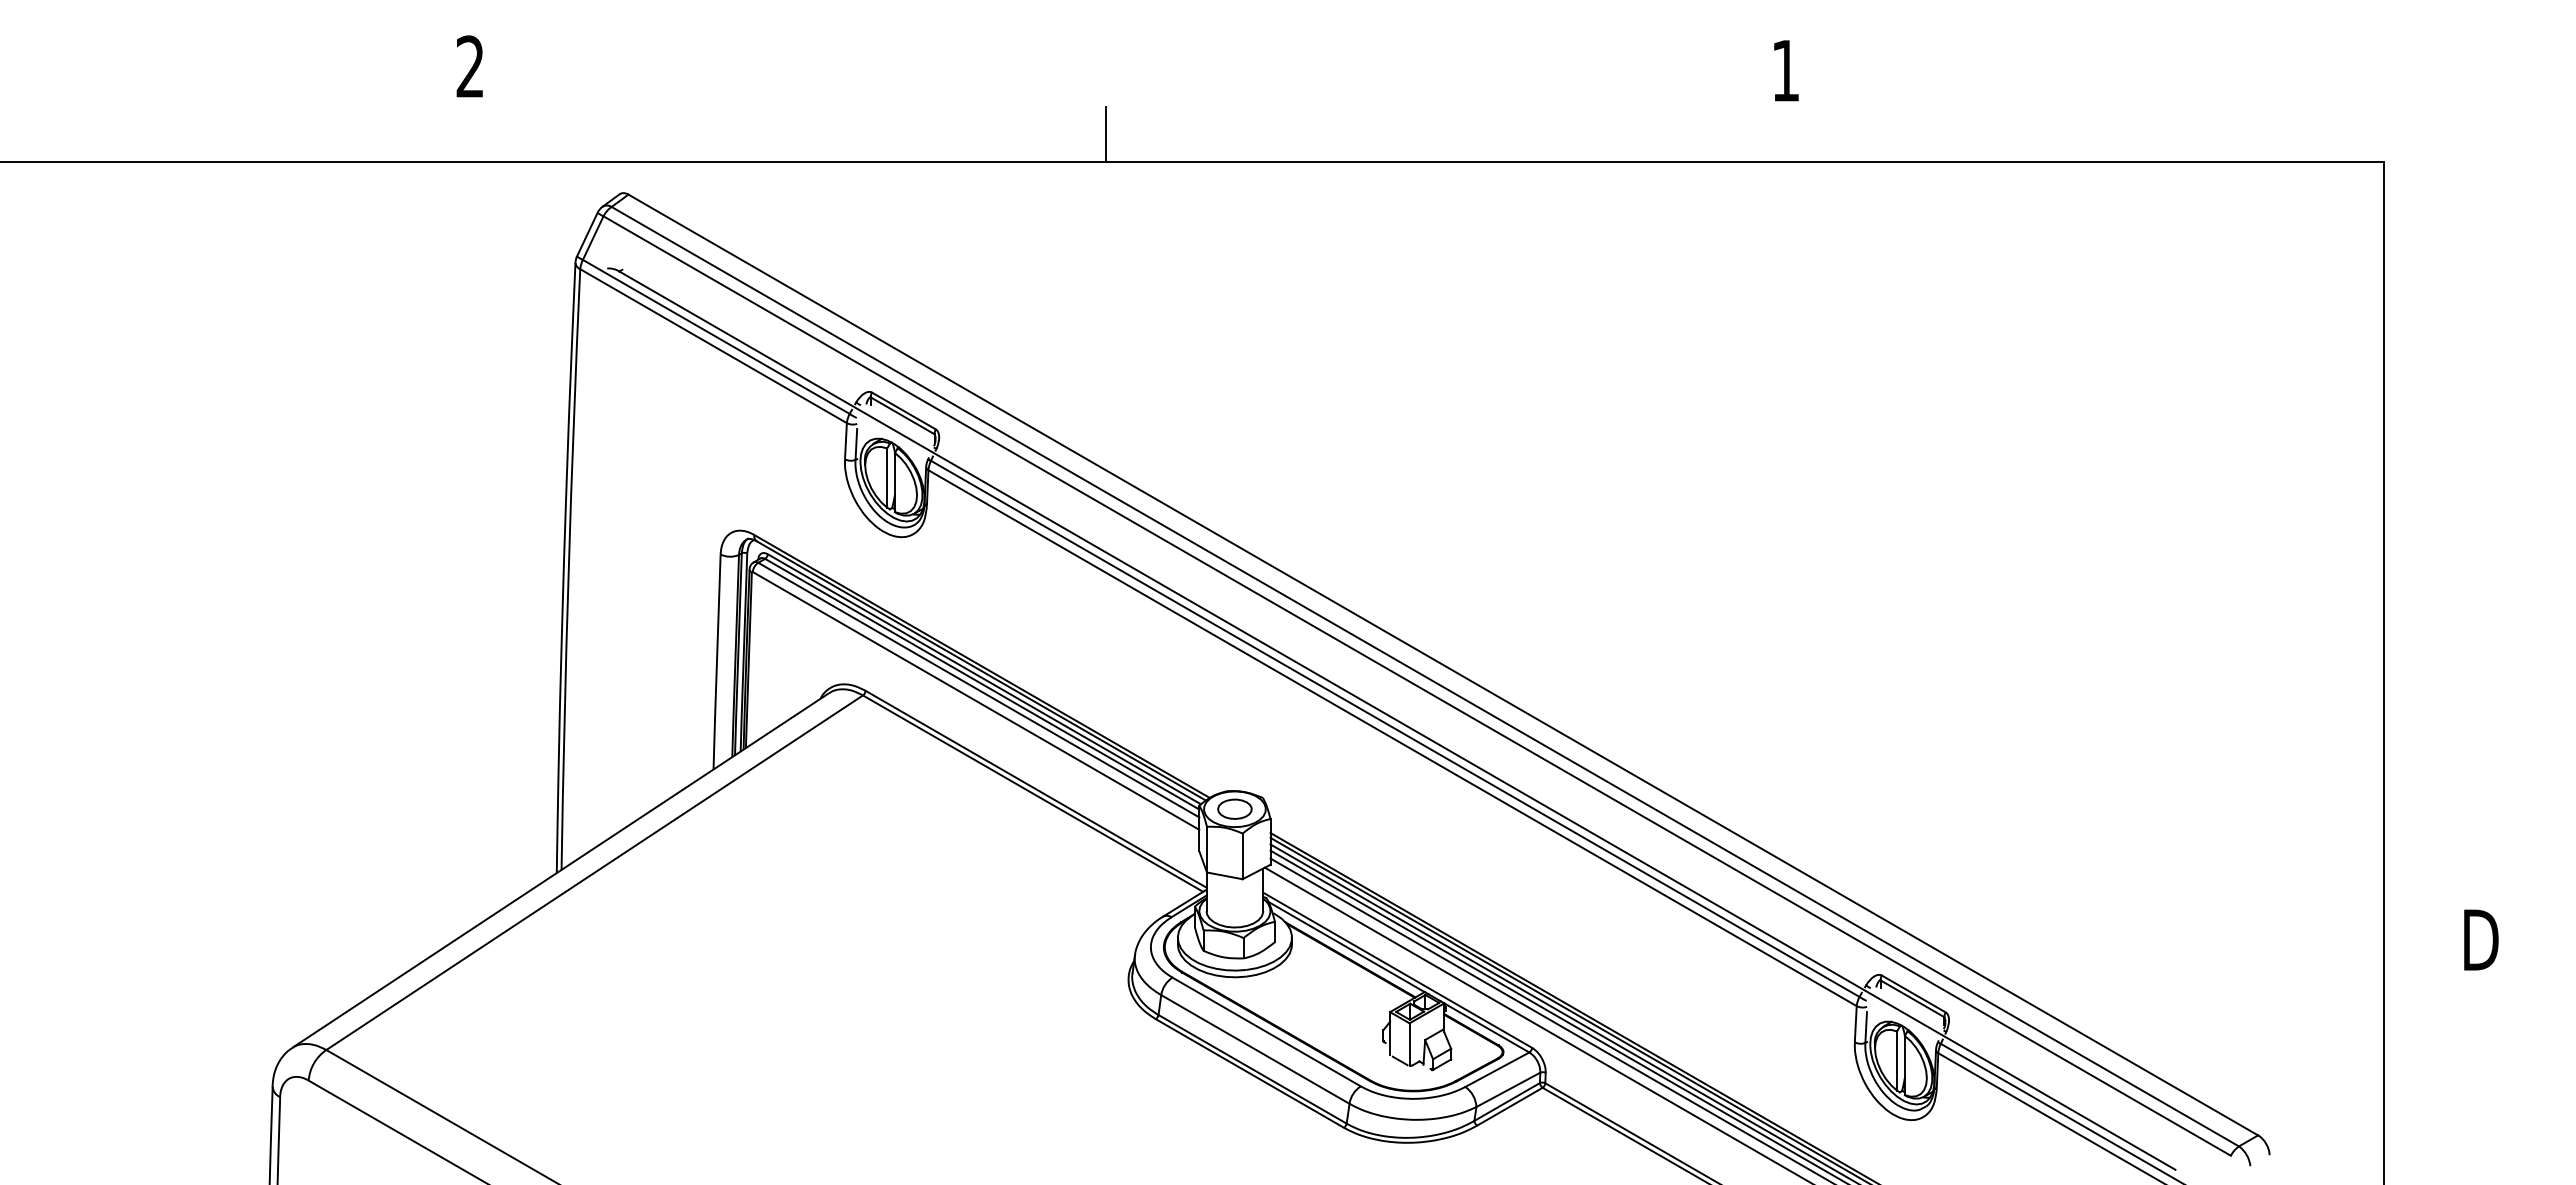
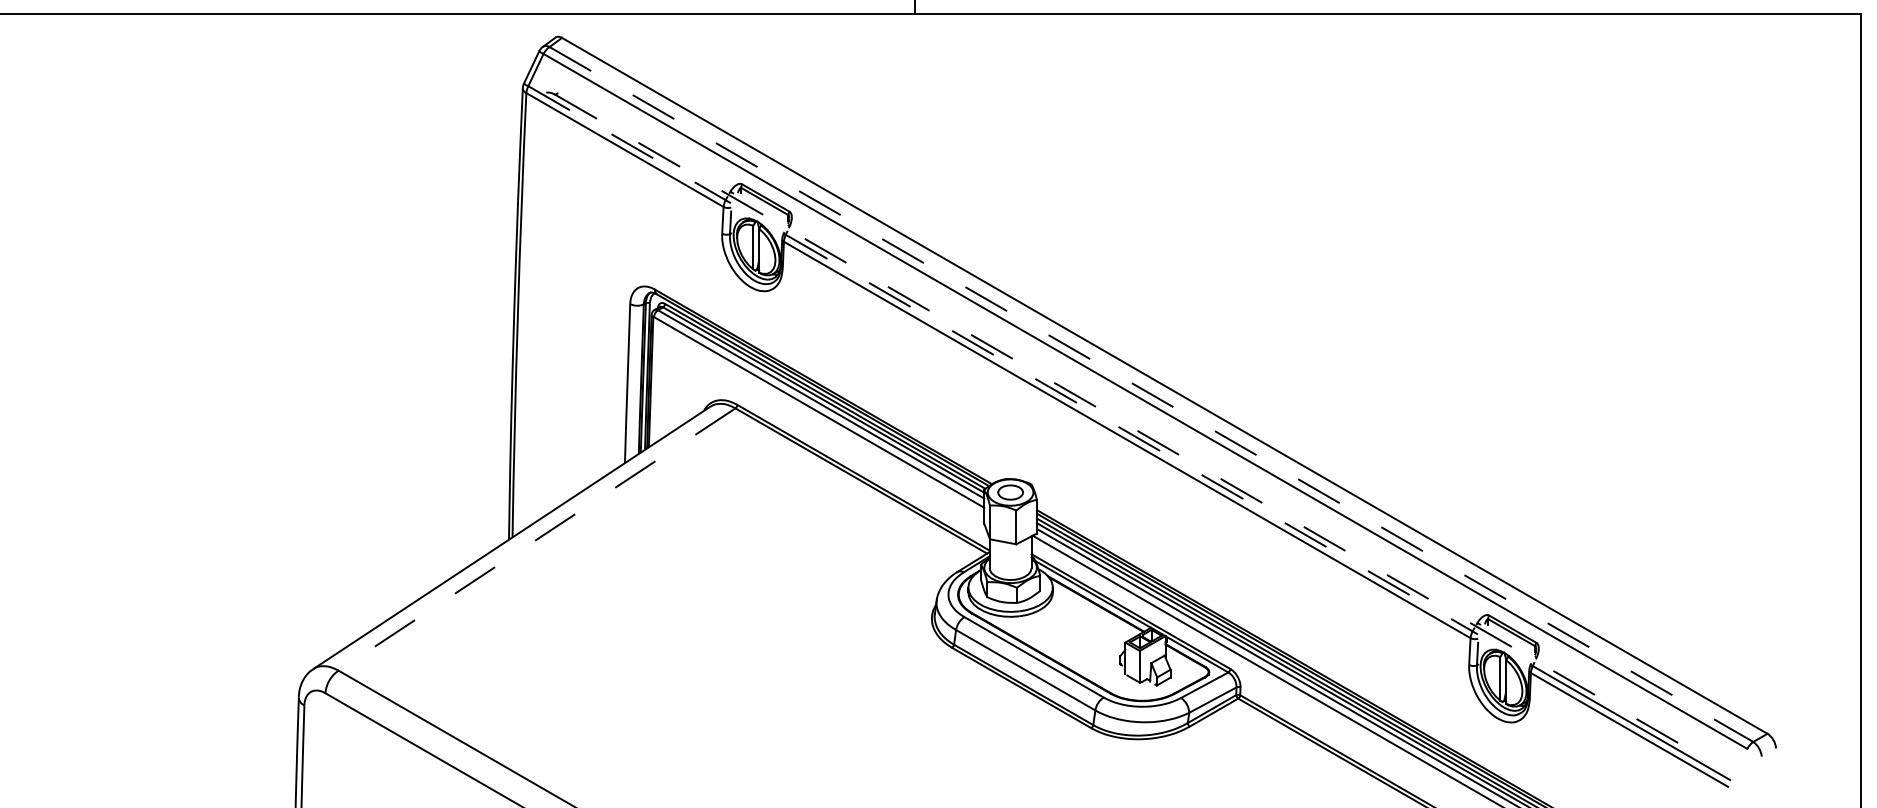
line: (716, 336) -> (627, 142), solid -> dashed
line: (1425, 676) -> (1151, 394), solid -> dashed
line: (1397, 720) -> (1130, 426), solid -> dashed
line: (1395, 729) -> (1129, 433), solid -> dashed
line: (593, 873) -> (536, 540), solid -> dashed

